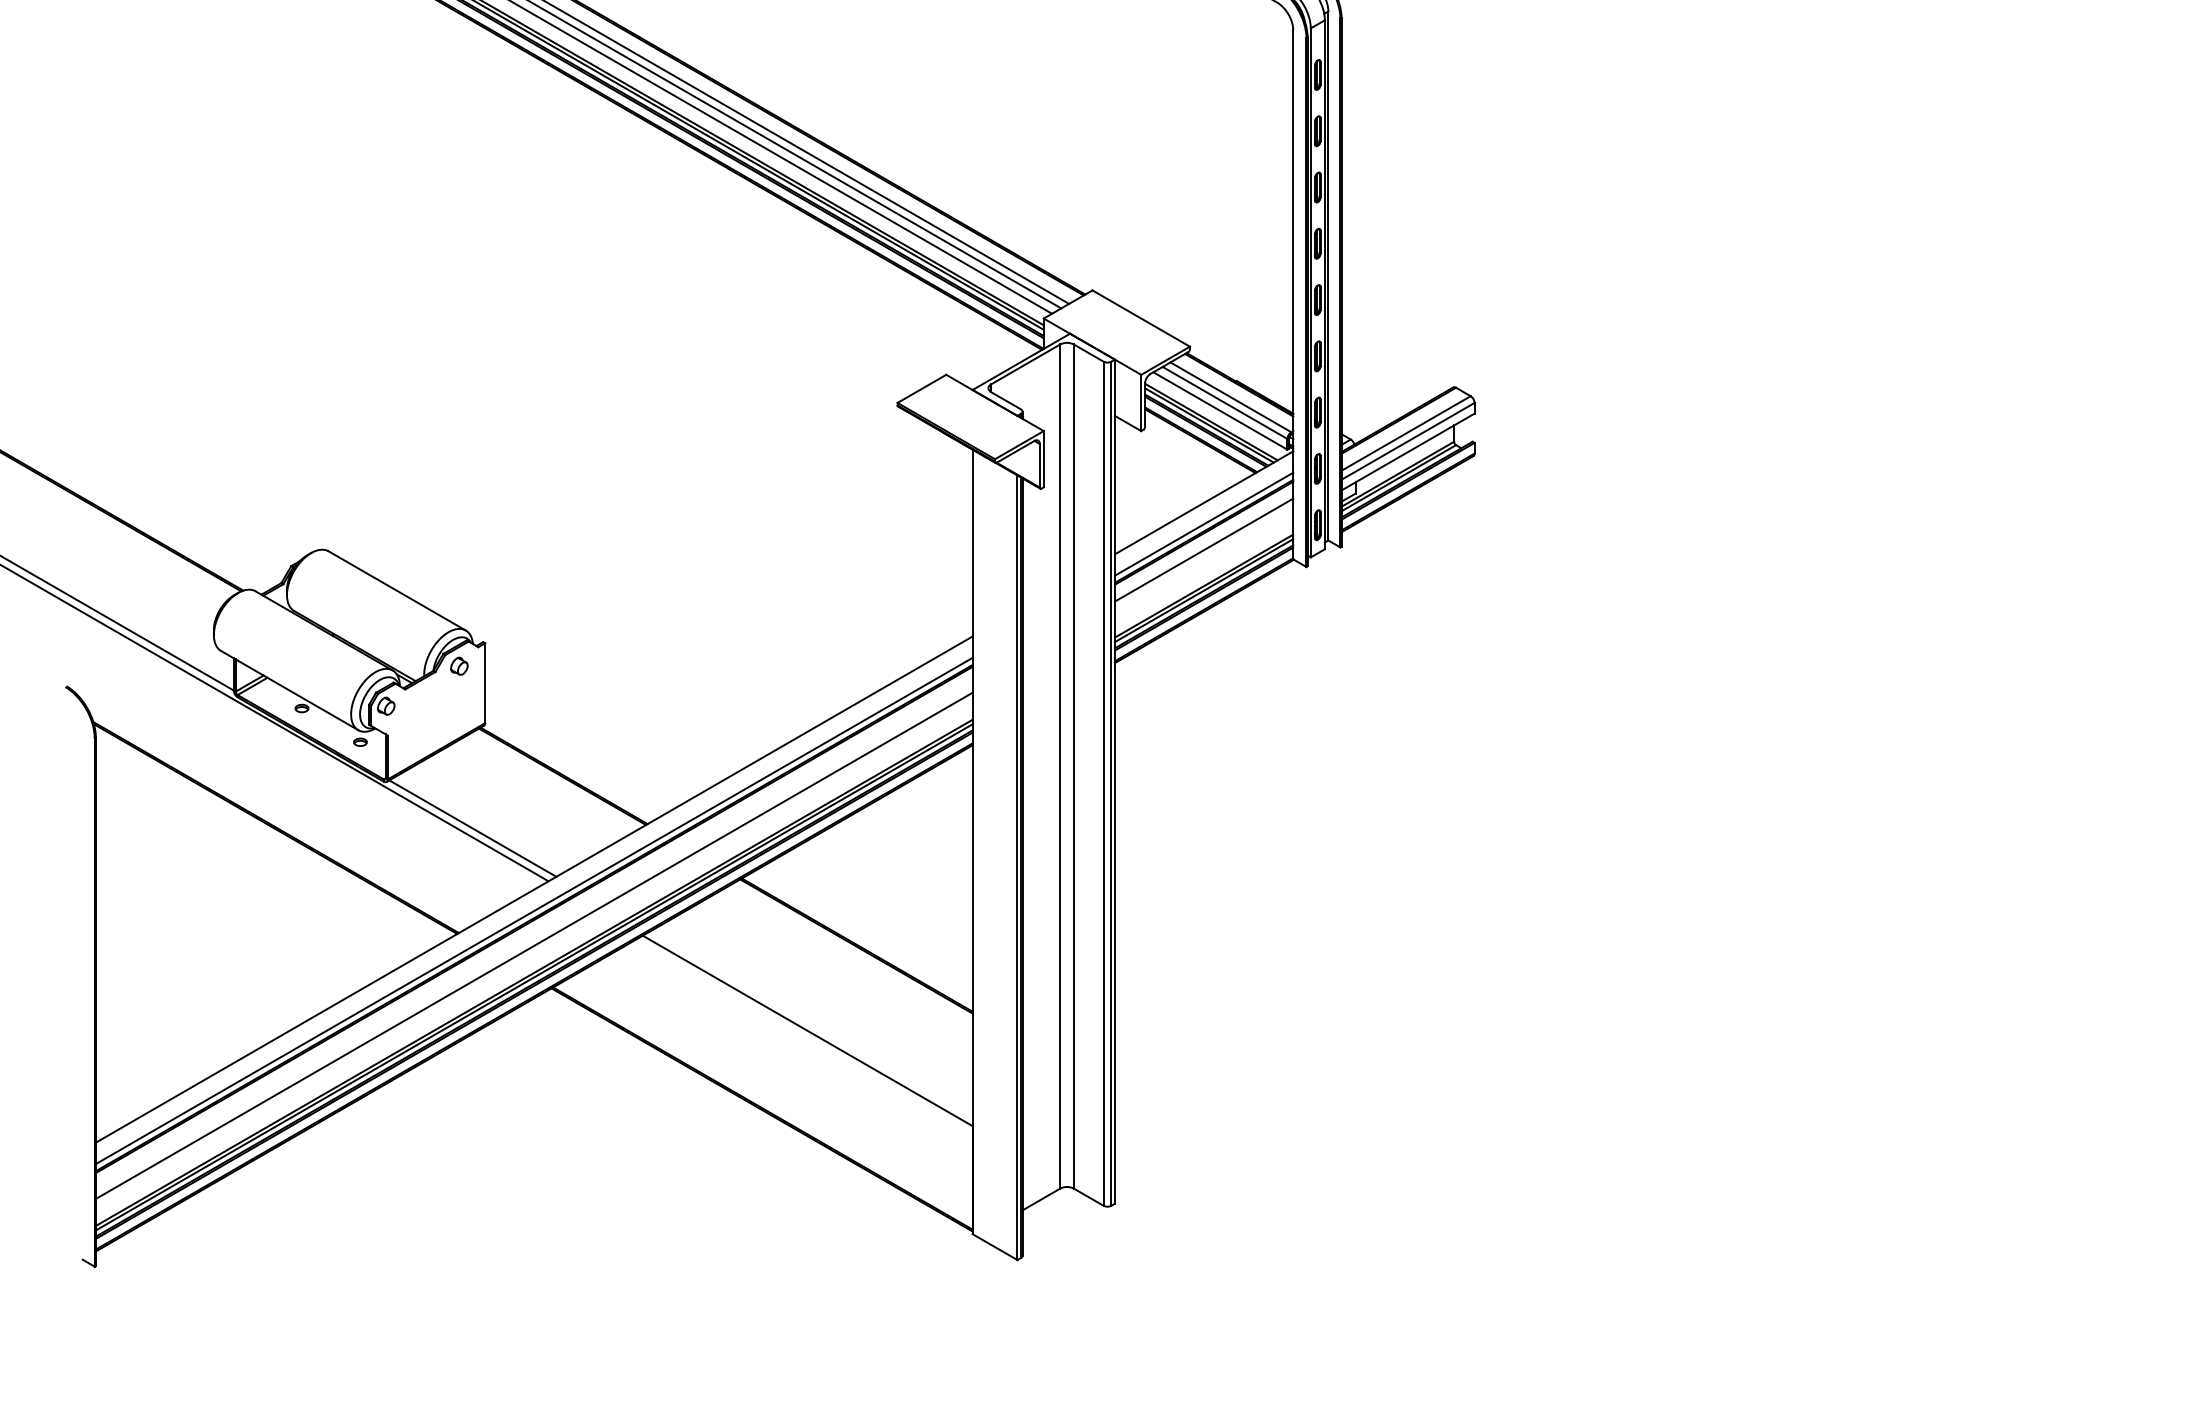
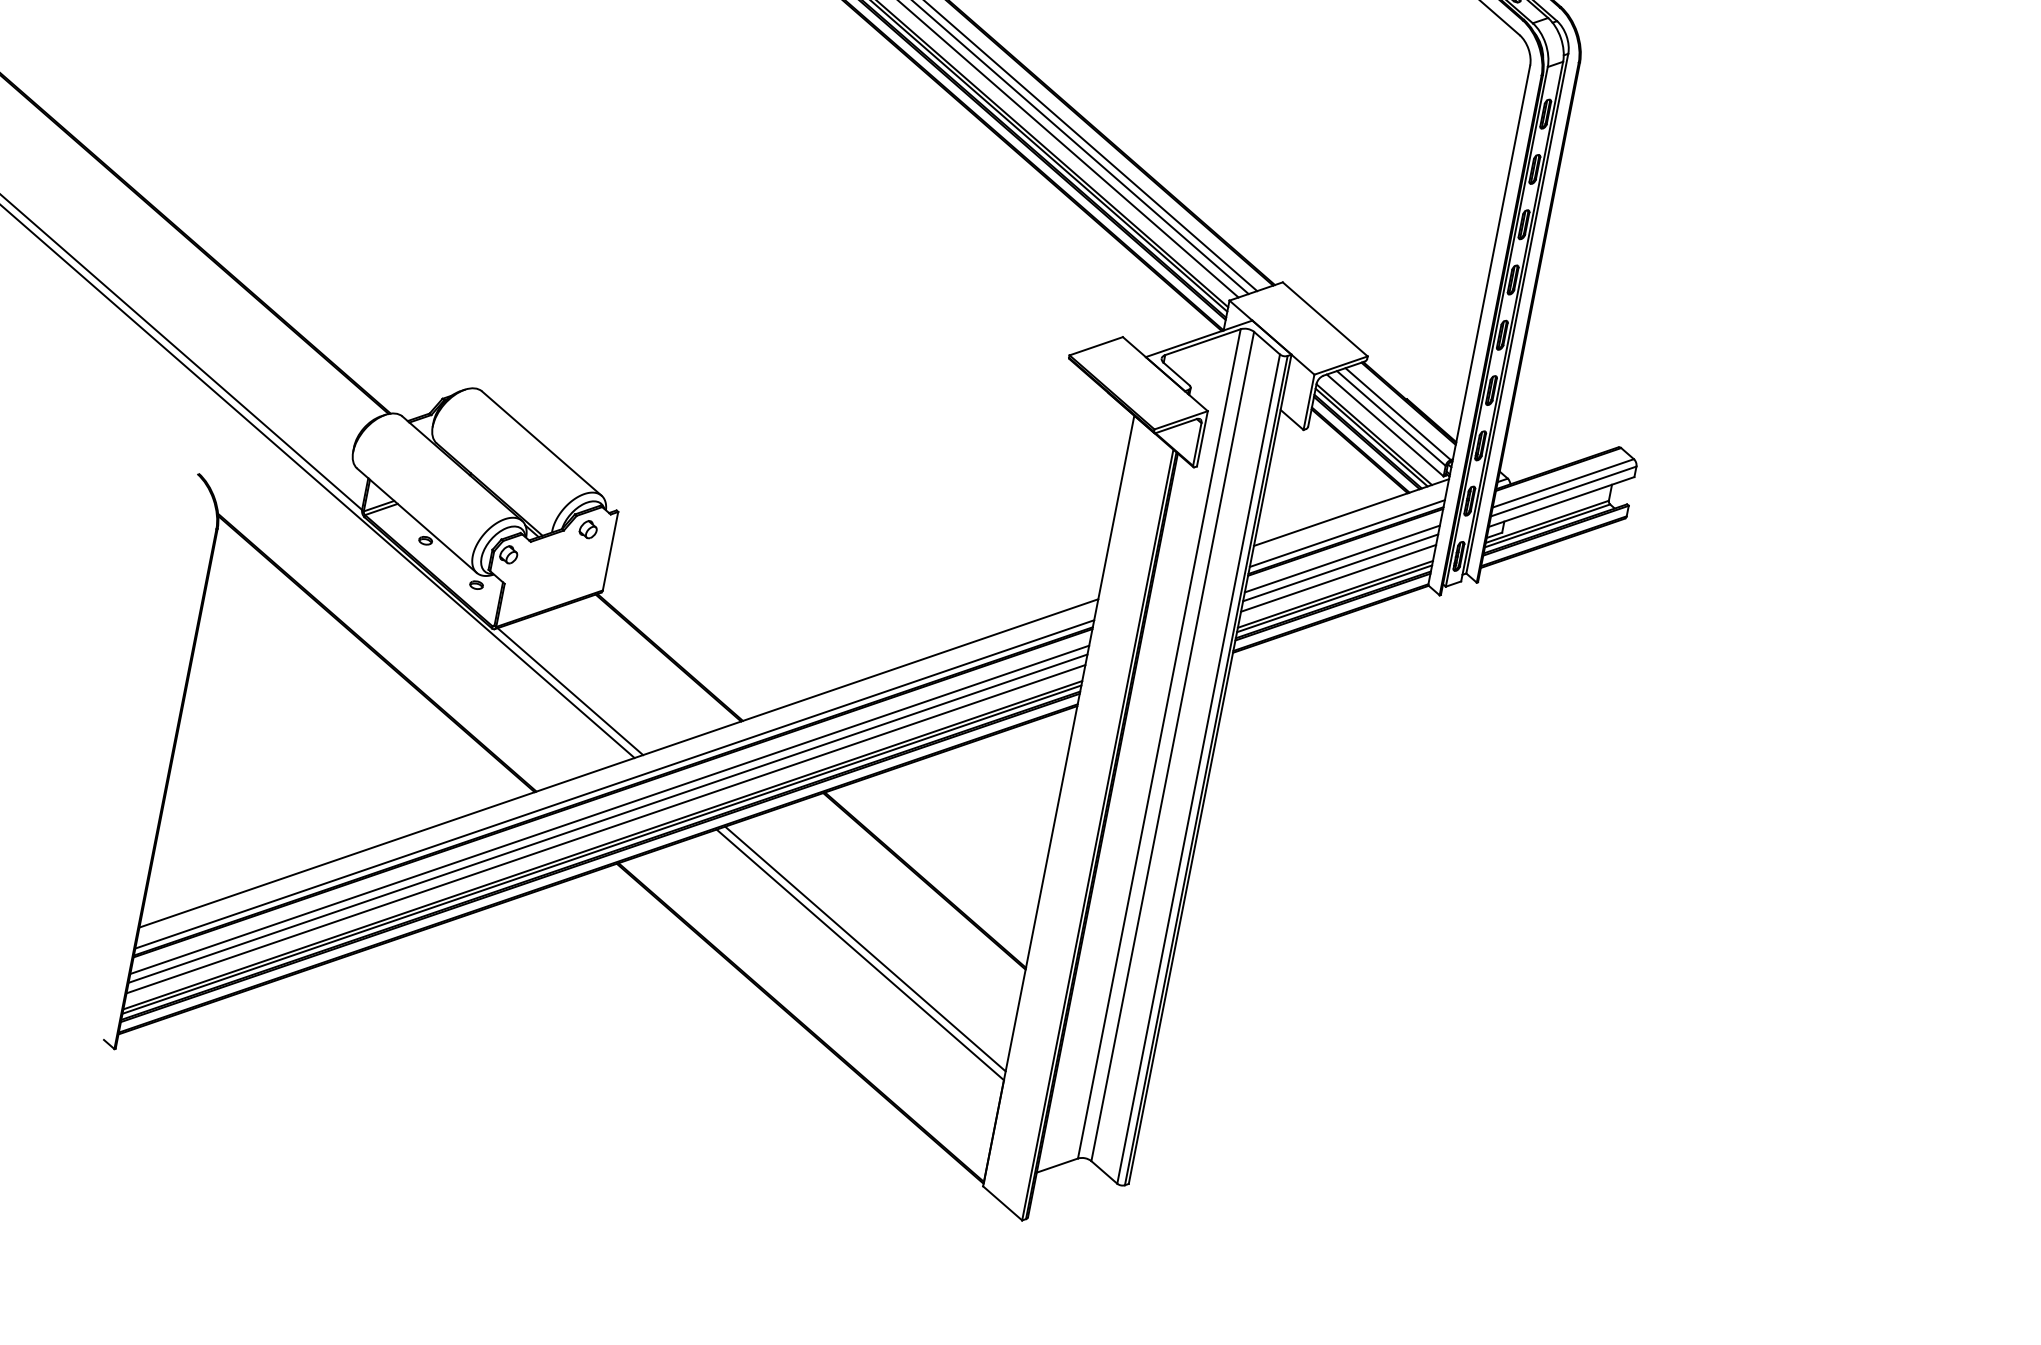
line: (1203, 558) -> (1340, 567), added
line: (1203, 569) -> (1338, 577), added
line: (533, 936) -> (609, 809), added
line: (533, 956) -> (605, 828), added
line: (811, 1024) -> (865, 949), added

